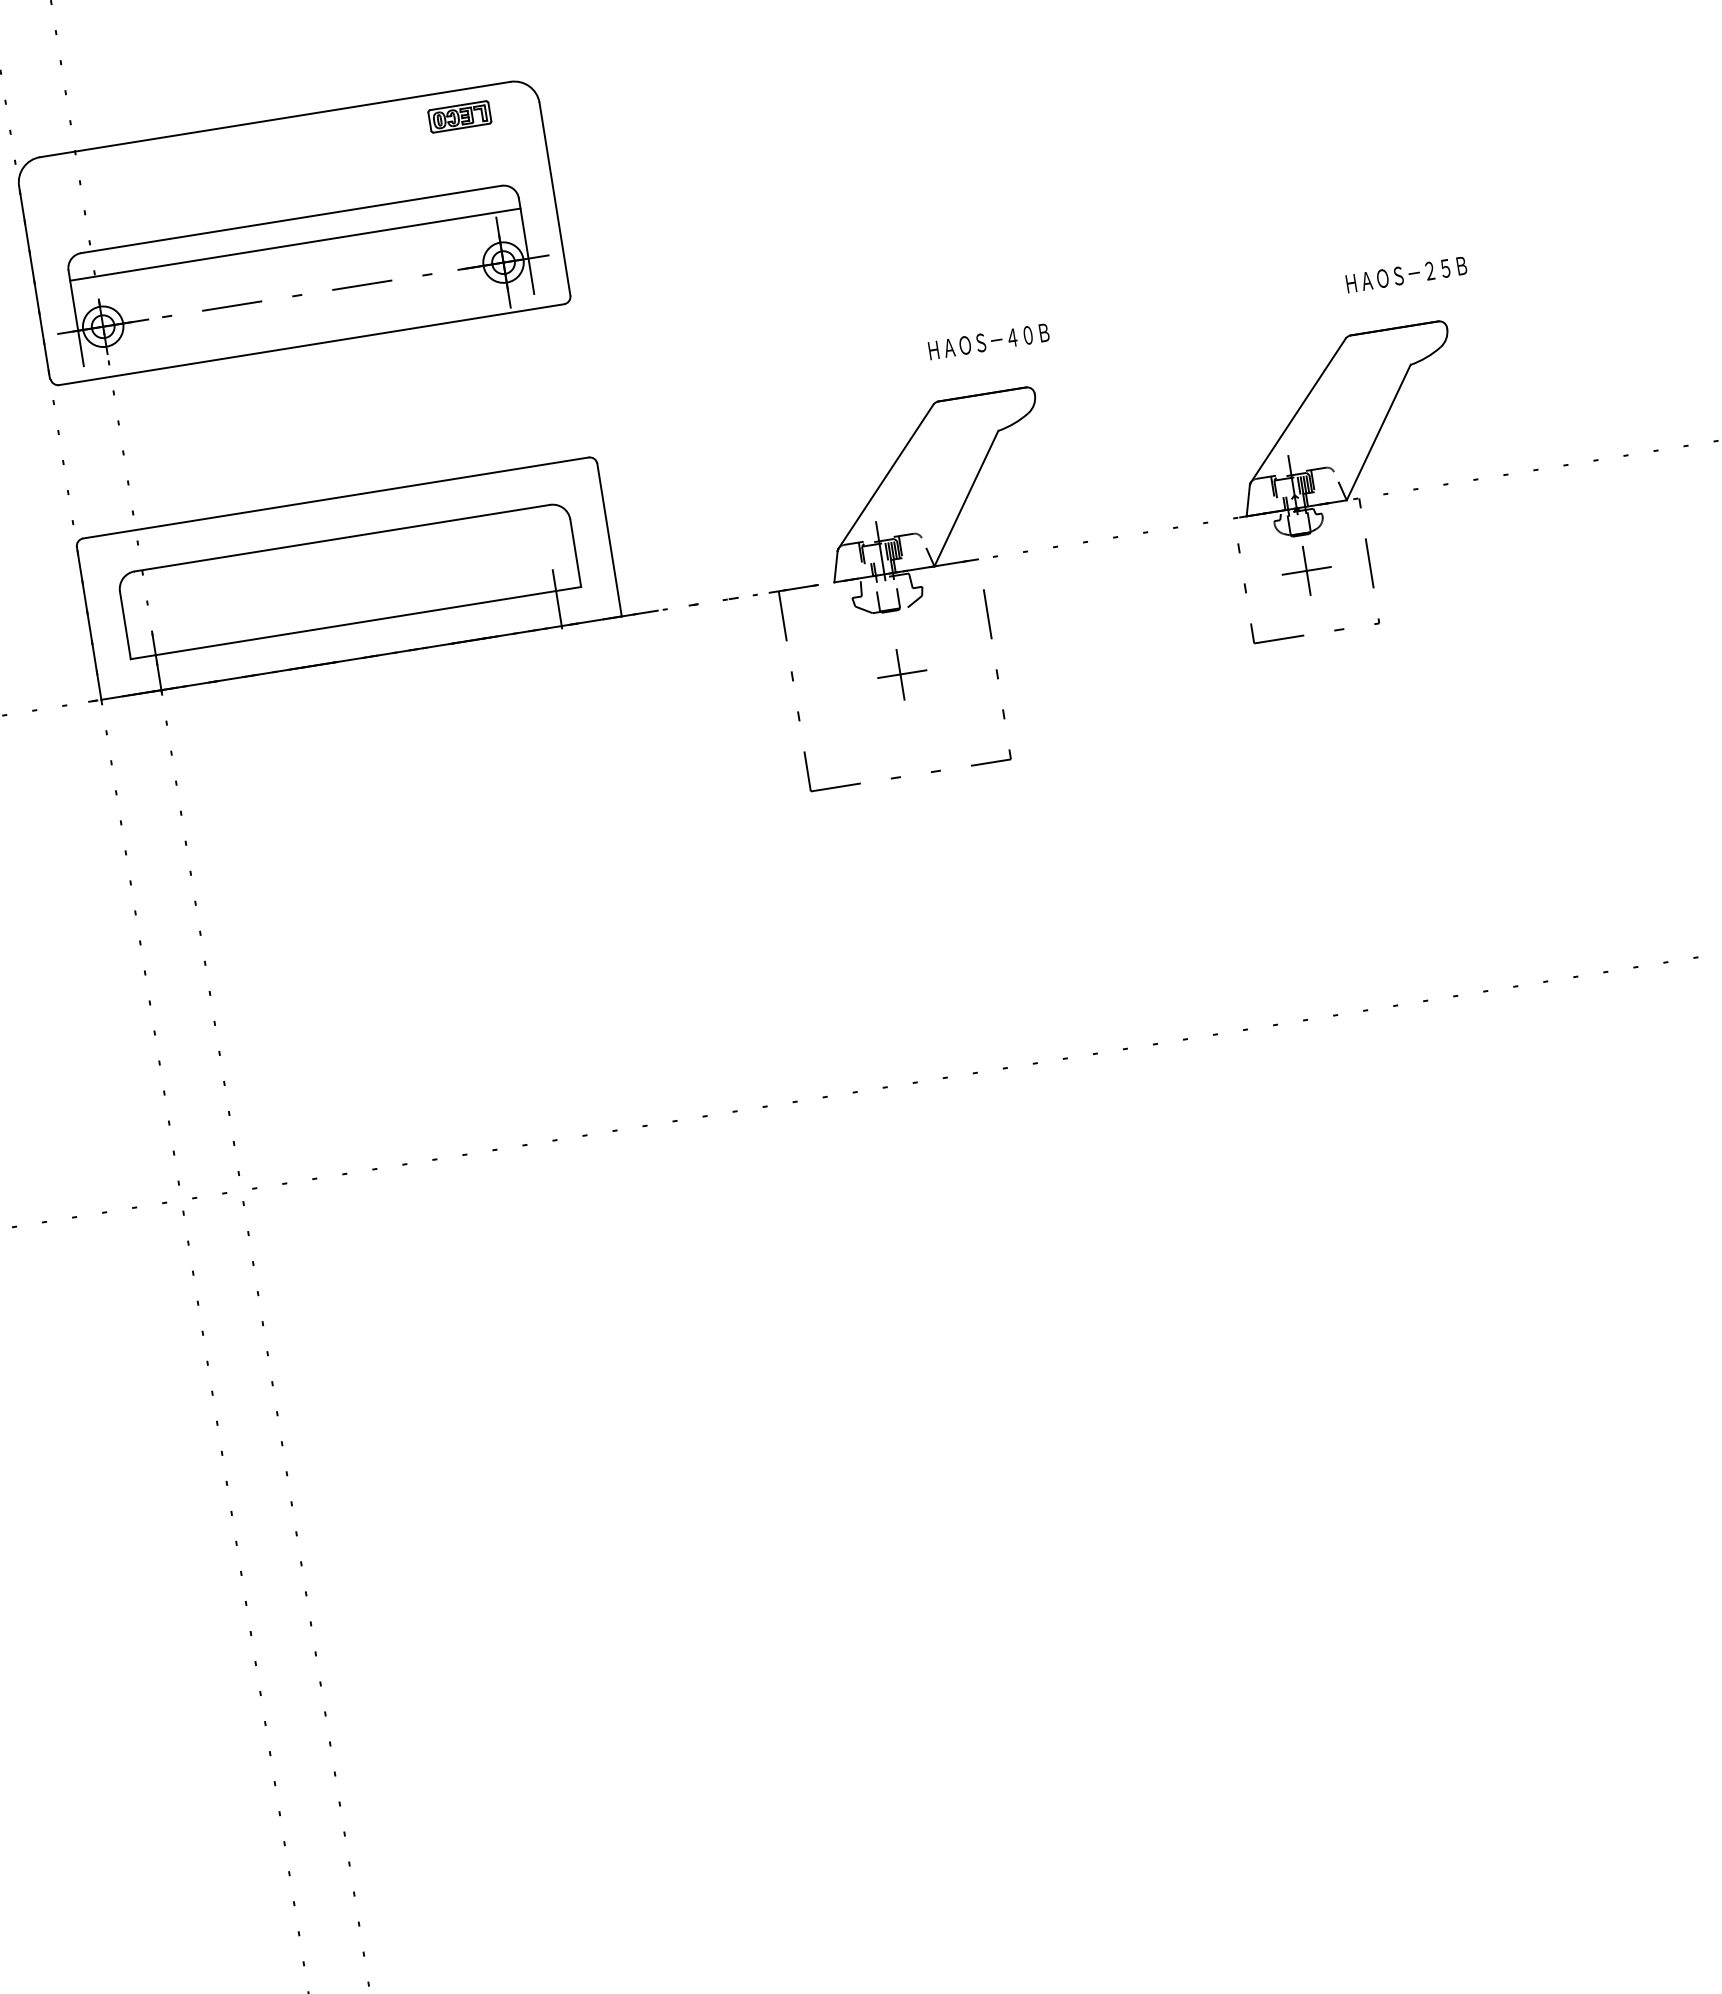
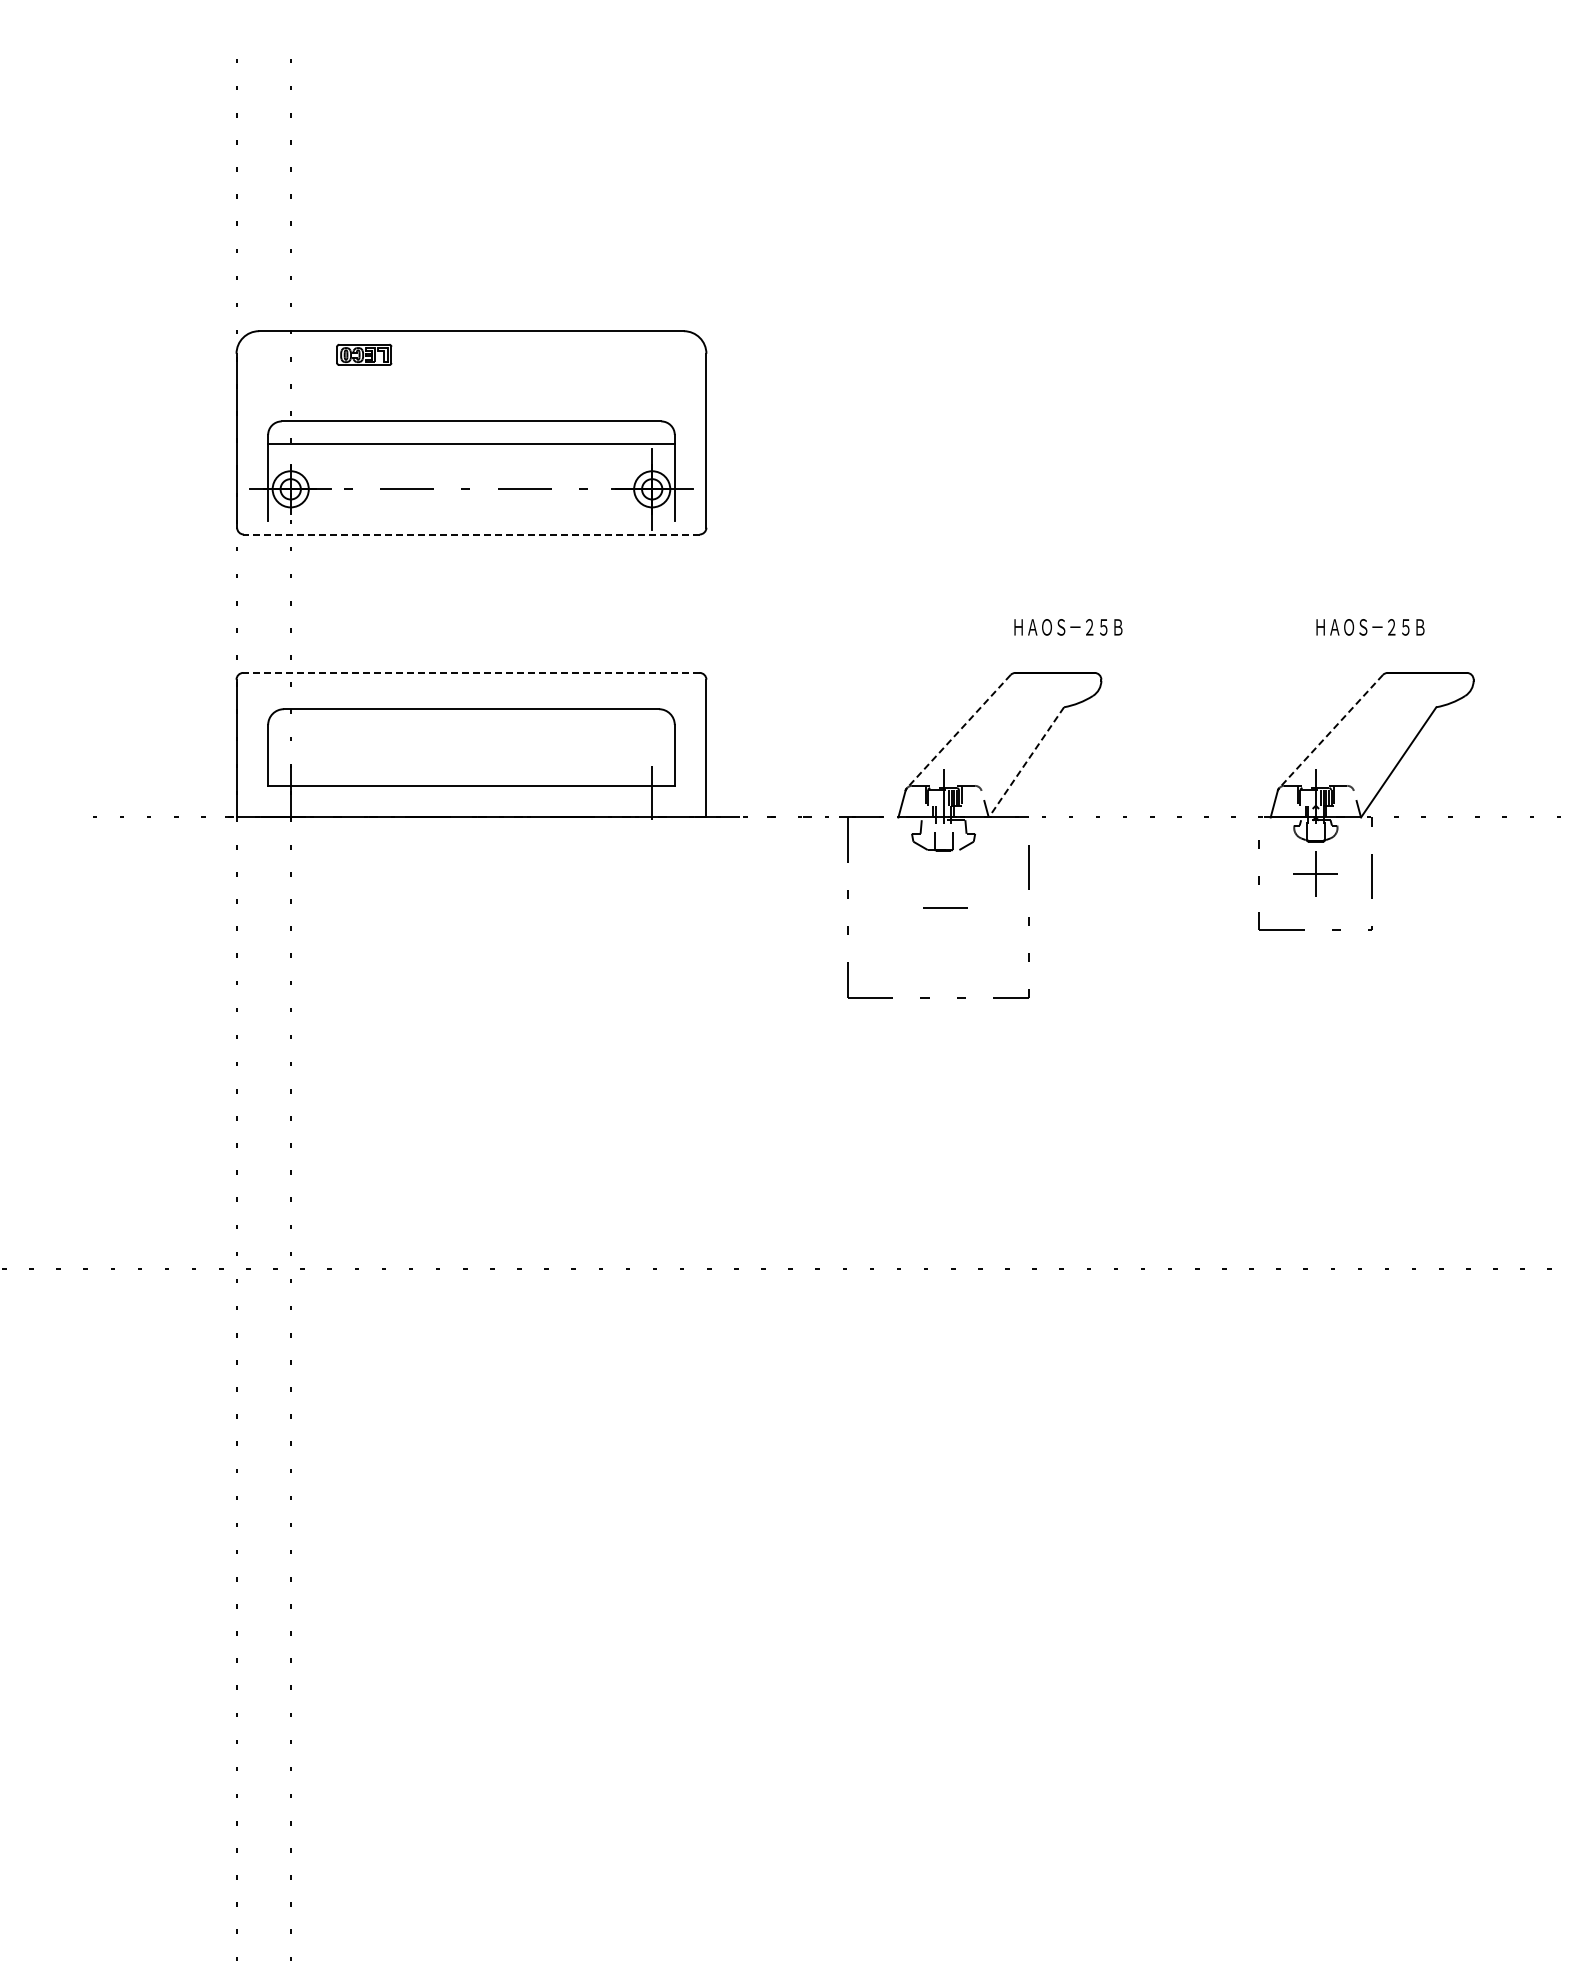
part: (459, 116) -> (364, 354), moved
text: (1406, 274) -> (1370, 627), moved
text: (1020, 336) -> (1096, 627), ＨＡＯＳ－４０Ｂ -> ＨＡＯＳ－２５Ｂ
line: (310, 344) -> (470, 534), solid -> dashed
line: (1298, 410) -> (1331, 731), solid -> dashed
line: (885, 476) -> (958, 731), solid -> dashed
line: (334, 497) -> (470, 672), solid -> dashed
line: (966, 498) -> (1026, 762), solid -> dashed
line: (900, 674) -> (943, 907), removed

